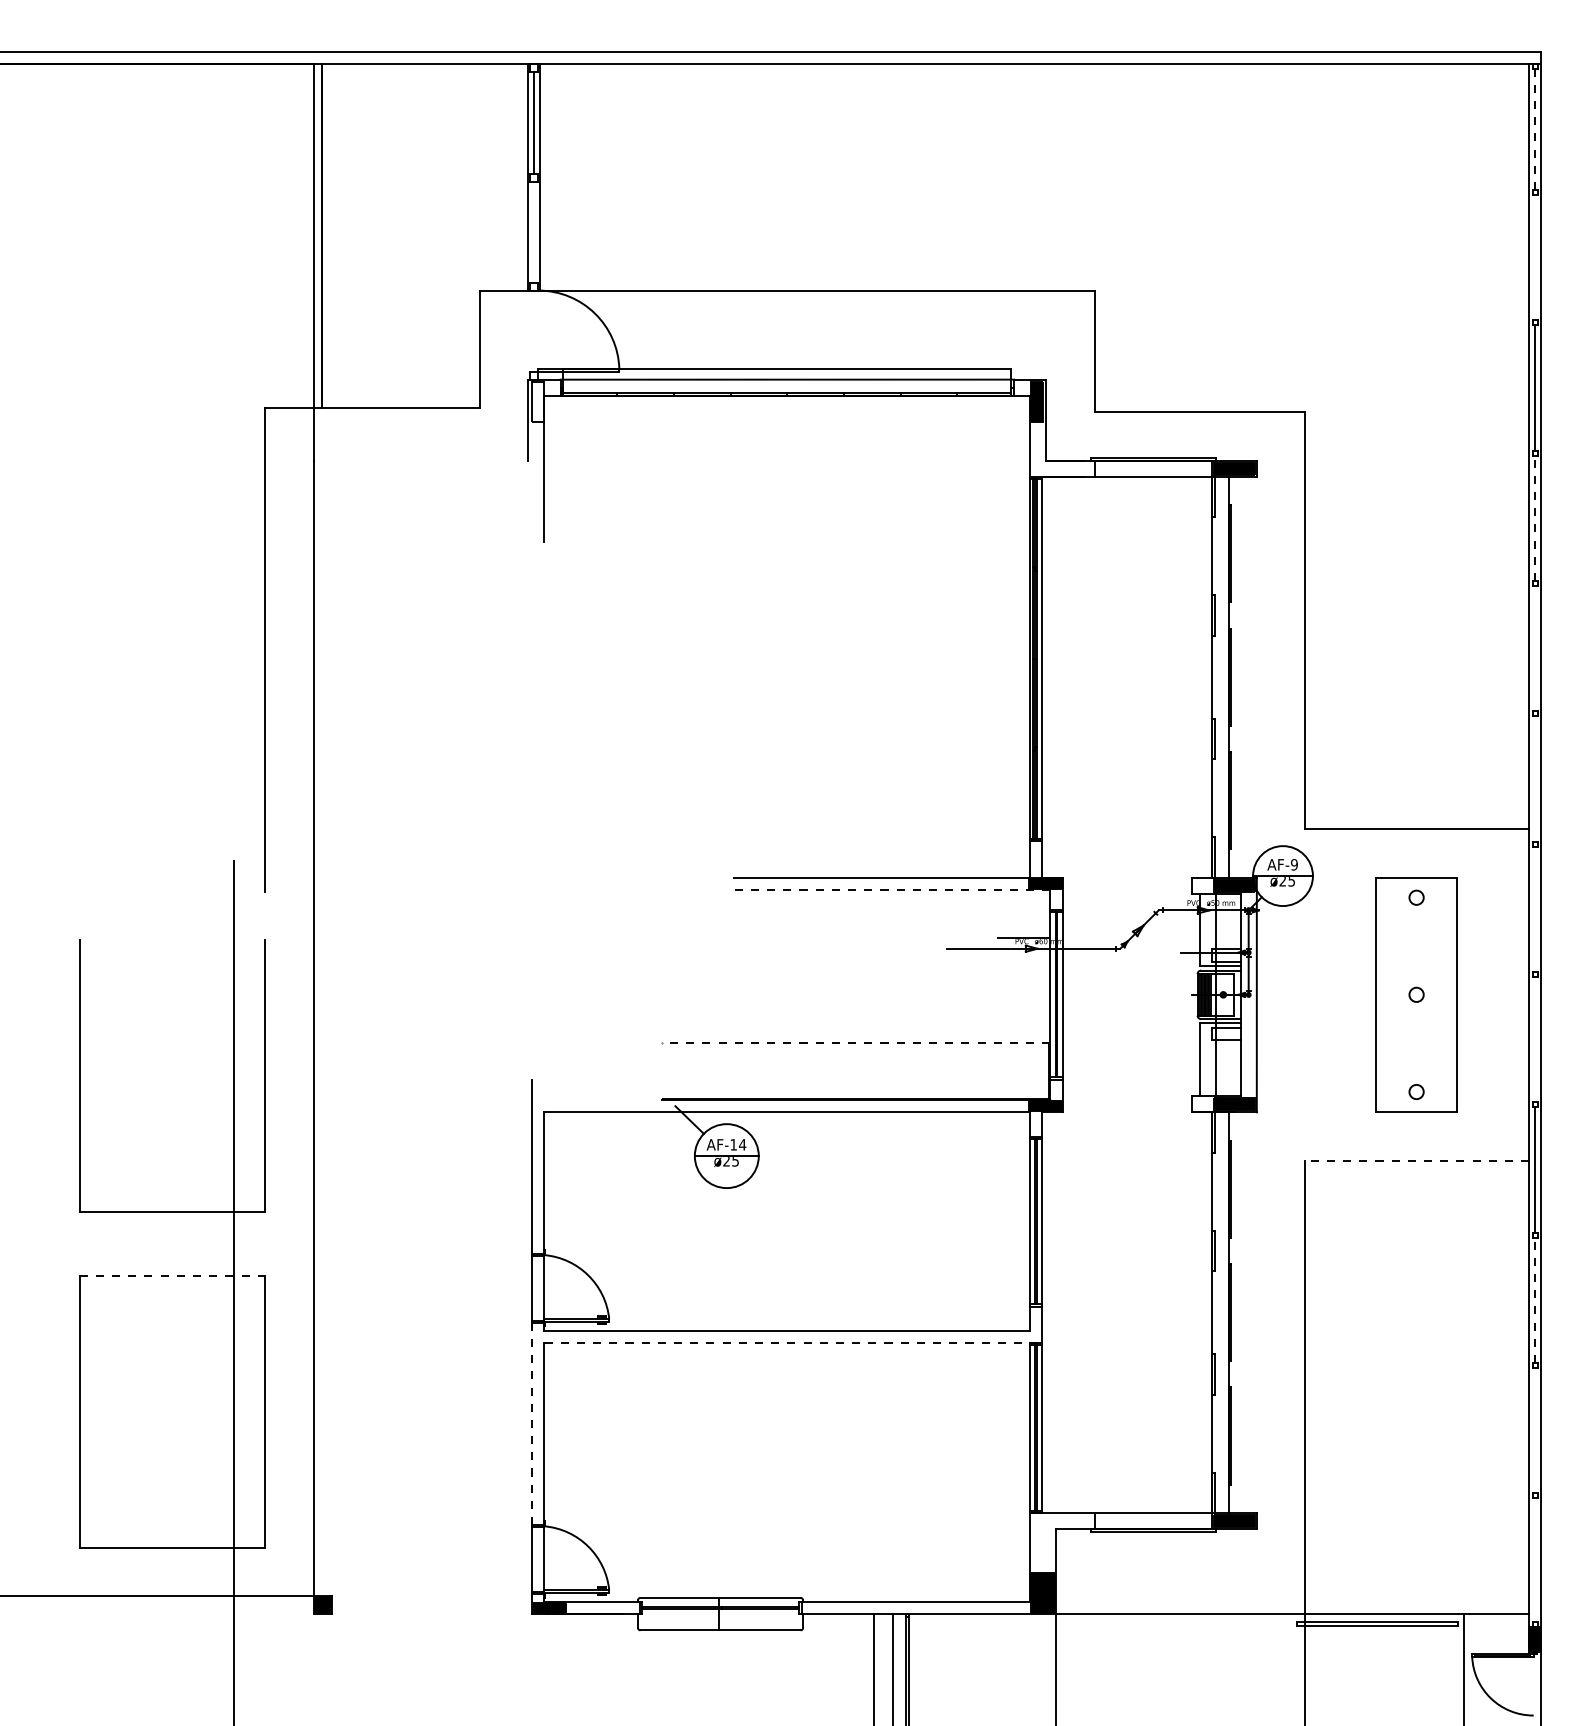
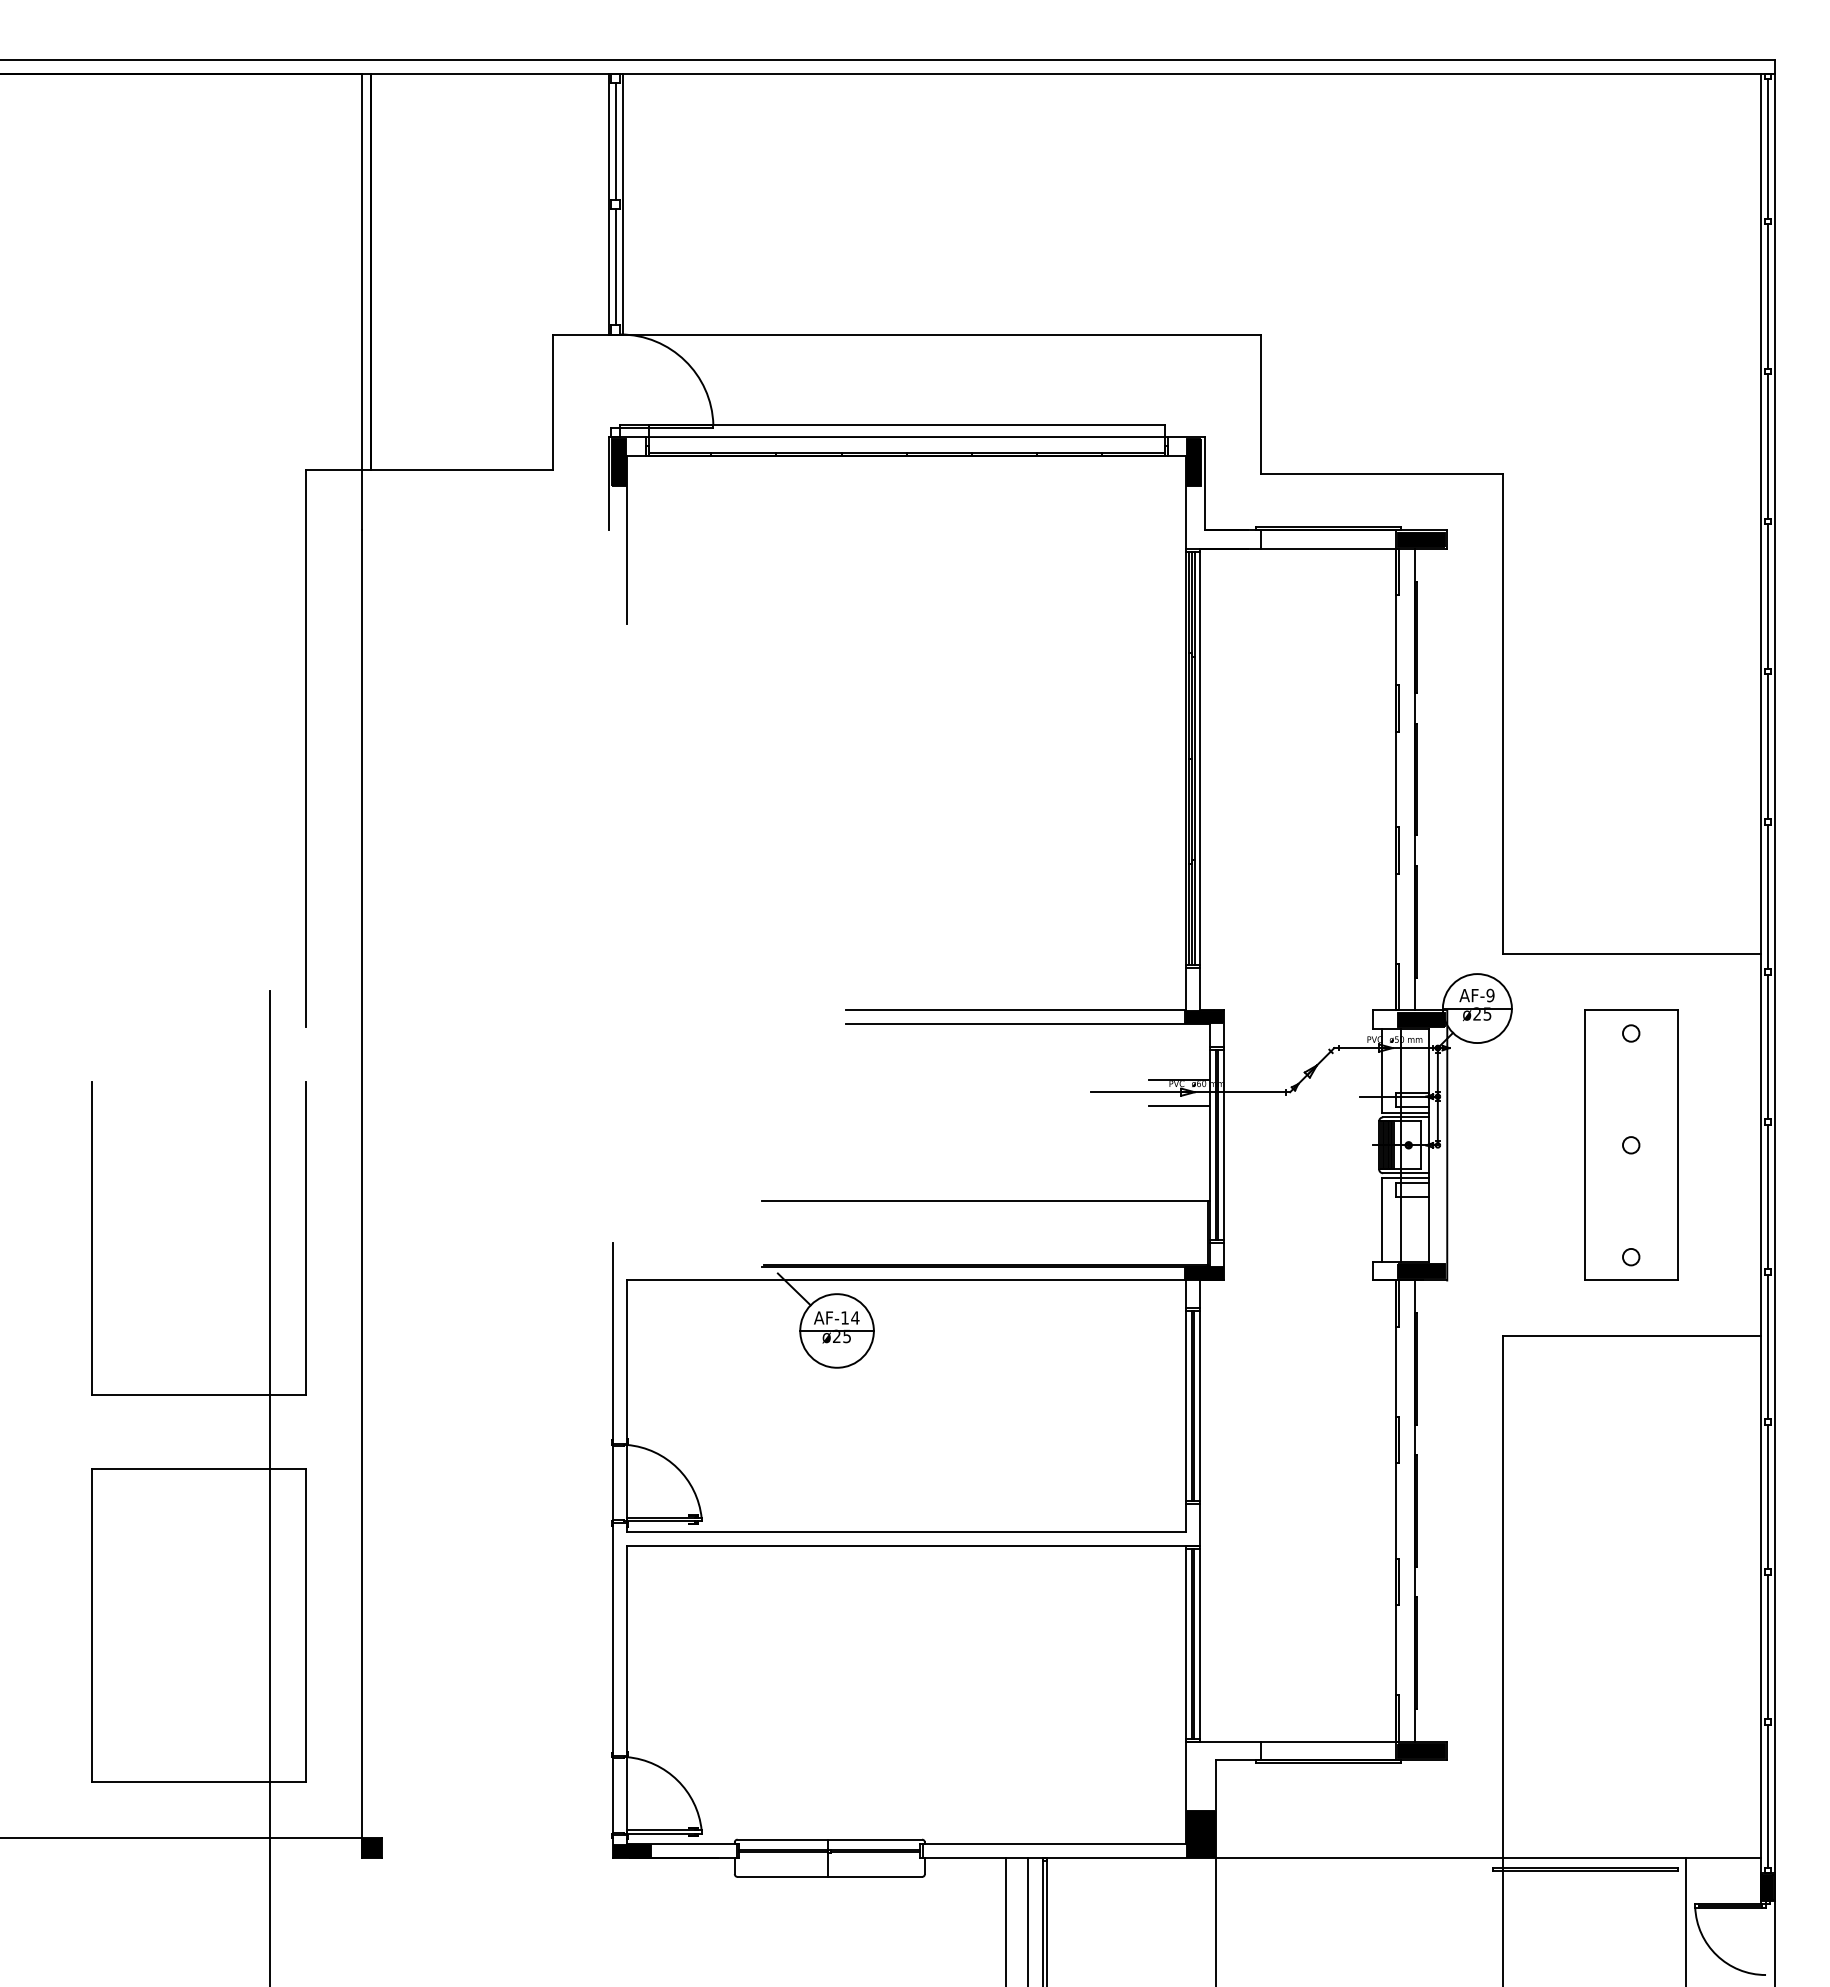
line: (1534, 129) -> (1767, 148), dashed -> solid
line: (534, 232) -> (615, 267), added
line: (1534, 257) -> (1767, 296), added
fill: (537, 401) -> (619, 462), added
line: (1534, 518) -> (1767, 596), dashed -> solid
line: (1534, 648) -> (1767, 746), added
line: (1534, 778) -> (1767, 896), added
line: (892, 889) -> (1027, 1024), dashed -> solid
line: (1534, 909) -> (1767, 1046), added
line: (1023, 961) -> (1178, 1106), added
line: (1534, 1039) -> (1767, 1196), added
line: (855, 1043) -> (985, 1201), dashed -> solid
line: (1417, 1160) -> (1632, 1336), dashed -> solid
line: (172, 1276) -> (198, 1469), dashed -> solid
line: (1534, 1299) -> (1767, 1496), dashed -> solid
line: (793, 1343) -> (913, 1546), dashed -> solid
line: (532, 1423) -> (613, 1638), dashed -> solid
line: (1534, 1430) -> (1767, 1646), added
line: (1534, 1559) -> (1767, 1795), added

